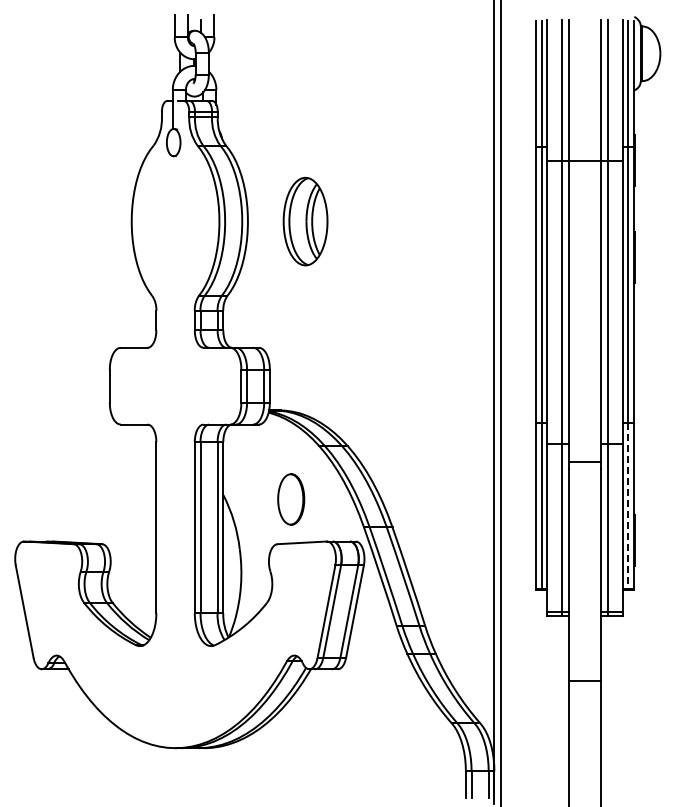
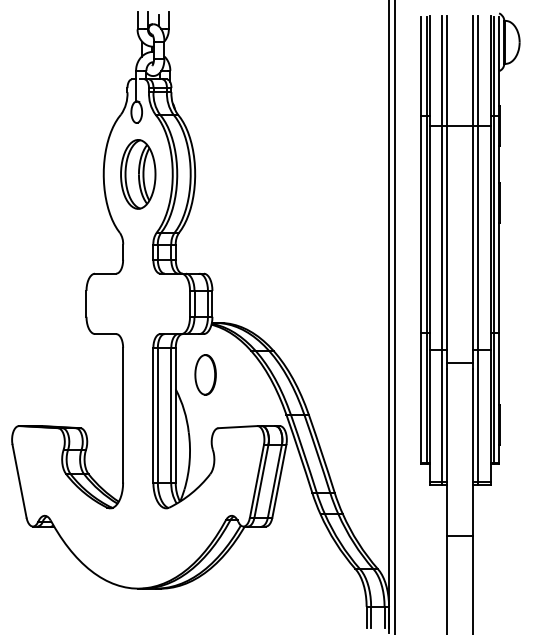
part: (305, 221) -> (138, 174), moved
part: (291, 499) -> (205, 374), moved
line: (627, 506) -> (493, 398), dashed -> solid

